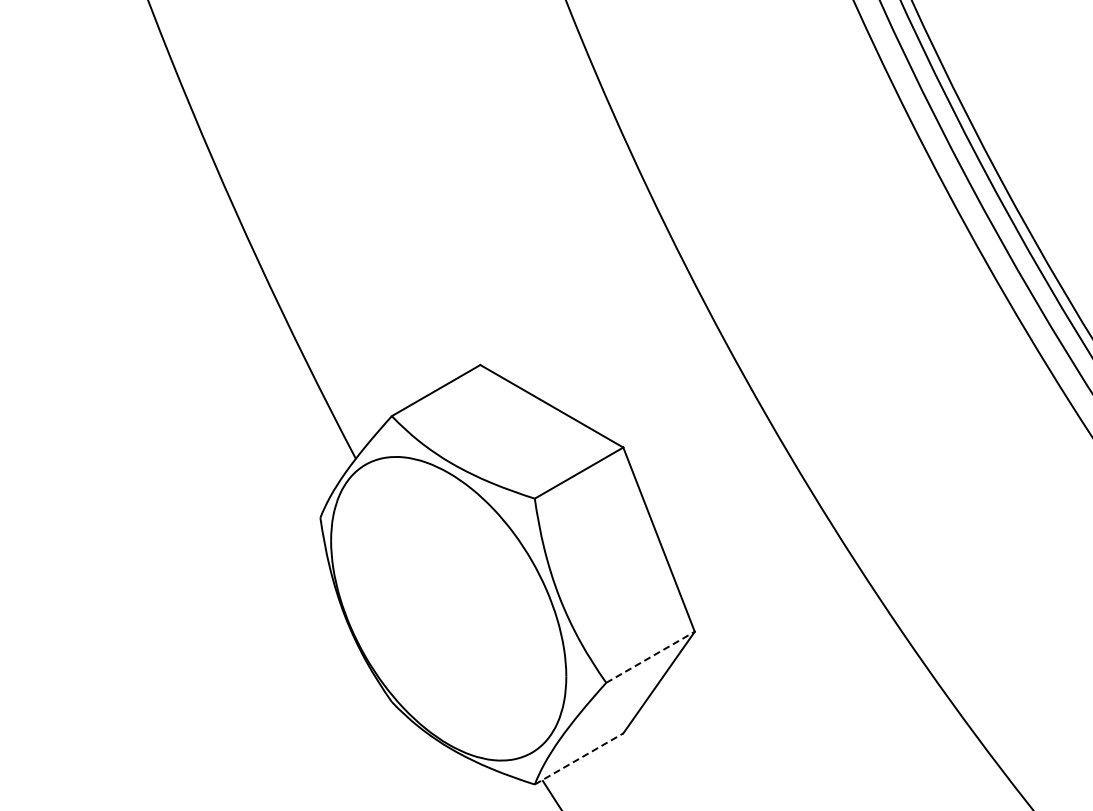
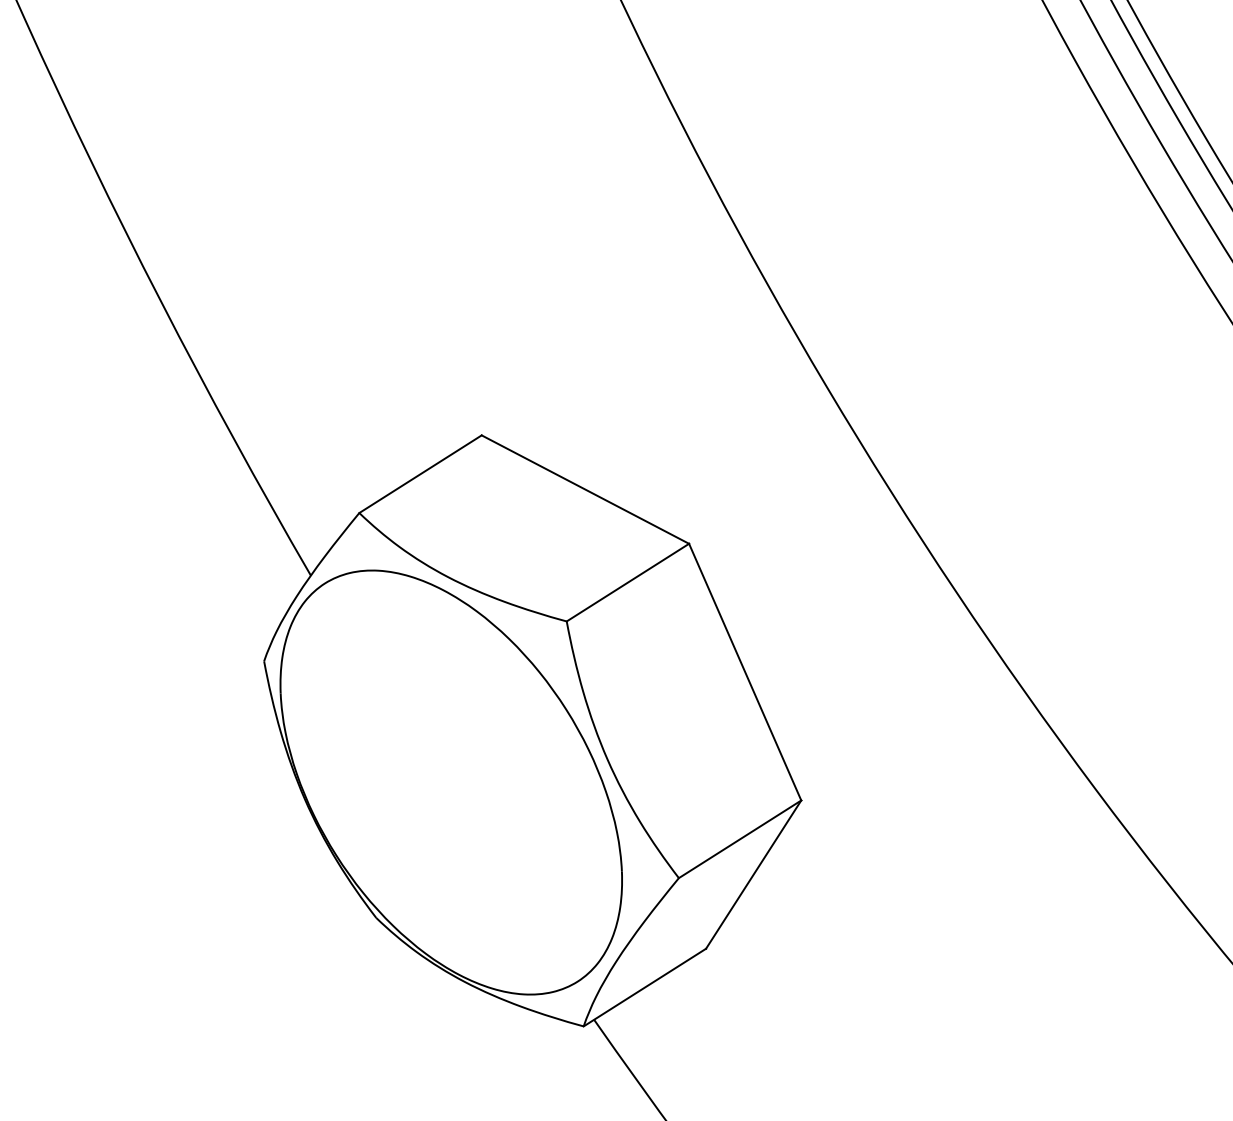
line: (650, 657) -> (740, 839), dashed -> solid
line: (579, 758) -> (645, 986), dashed -> solid

